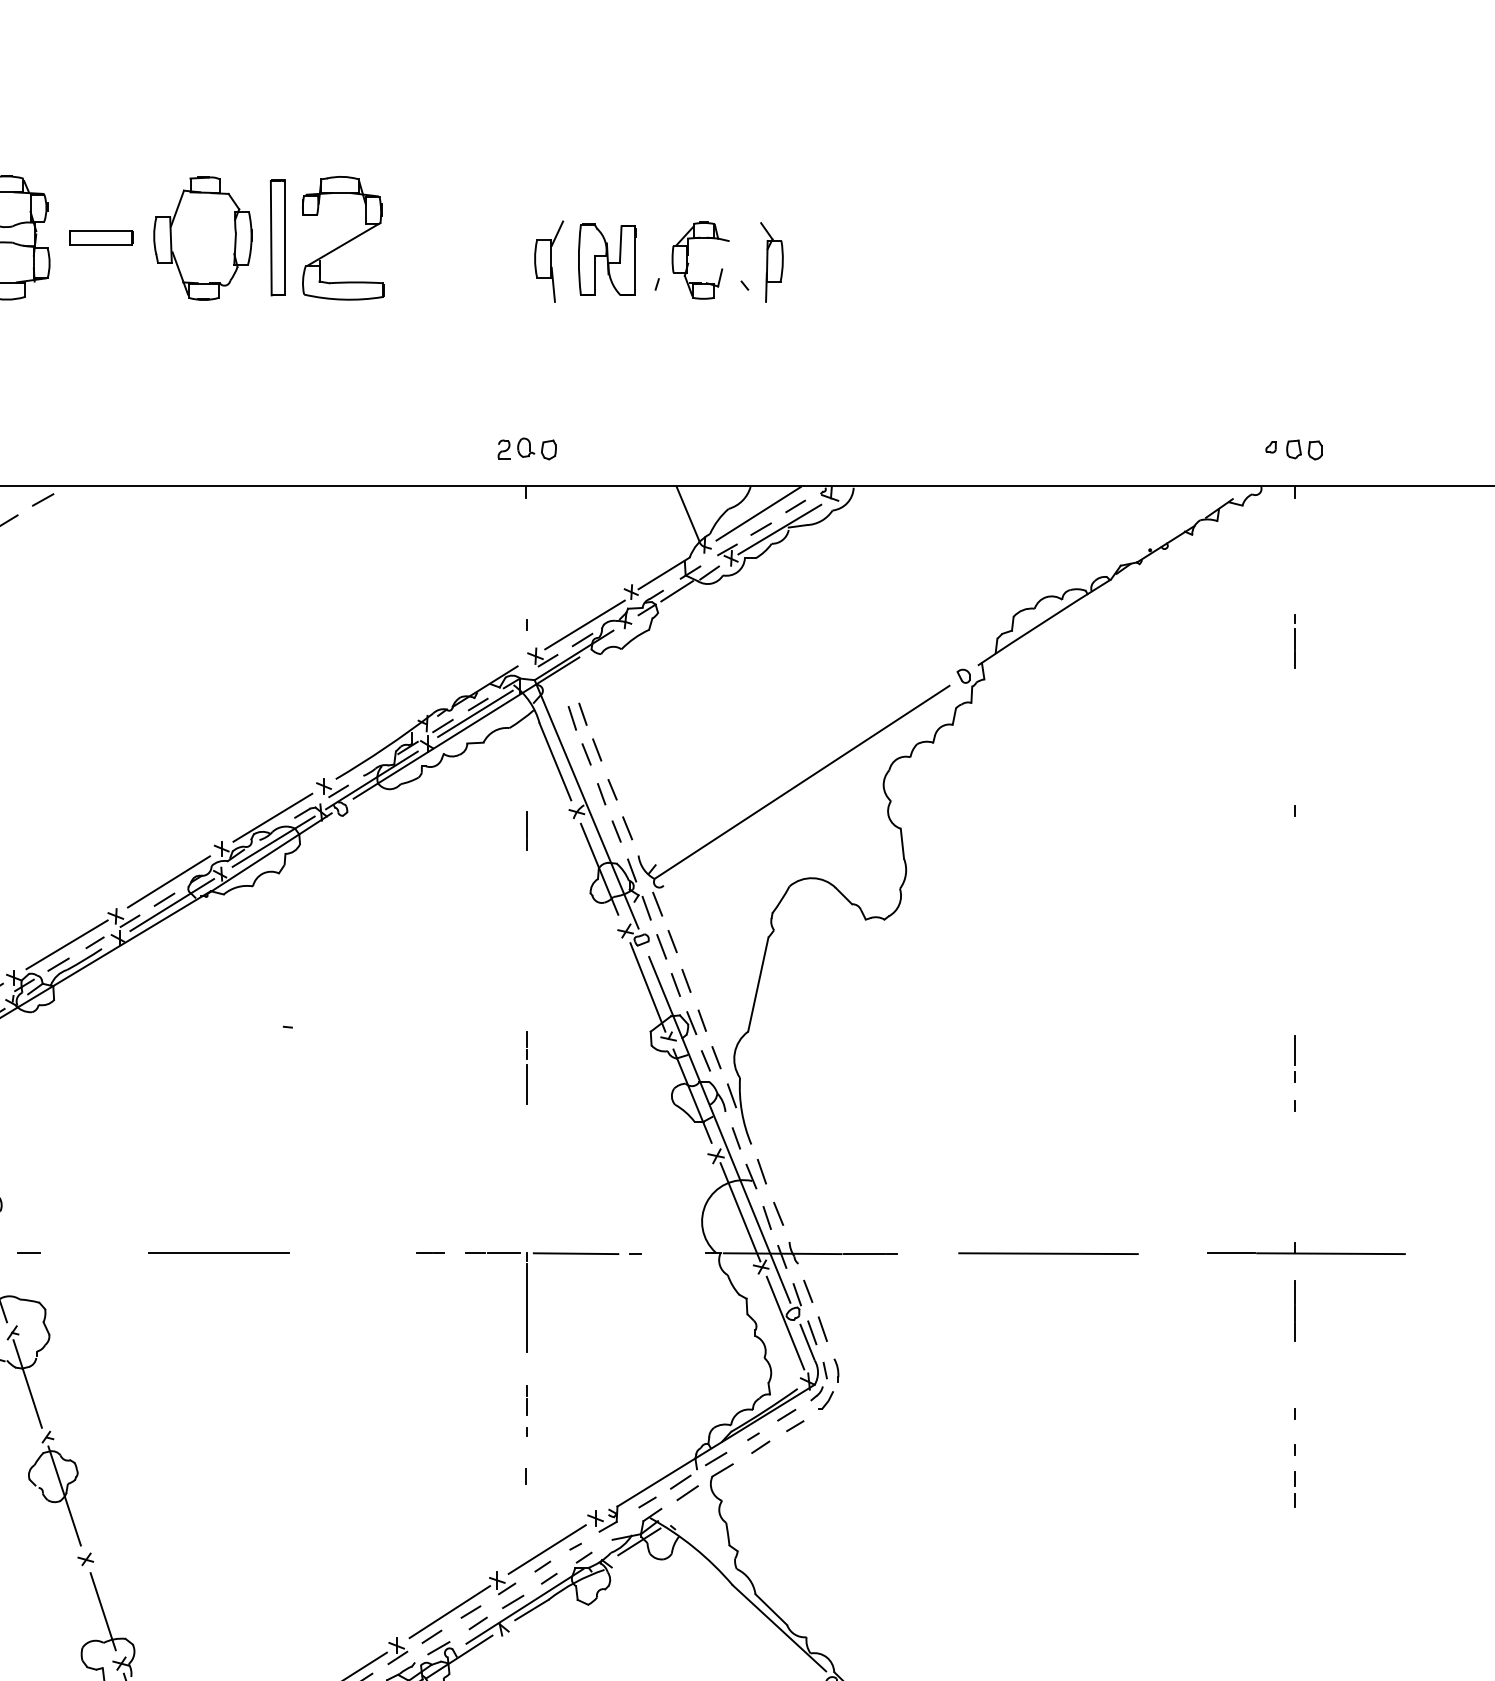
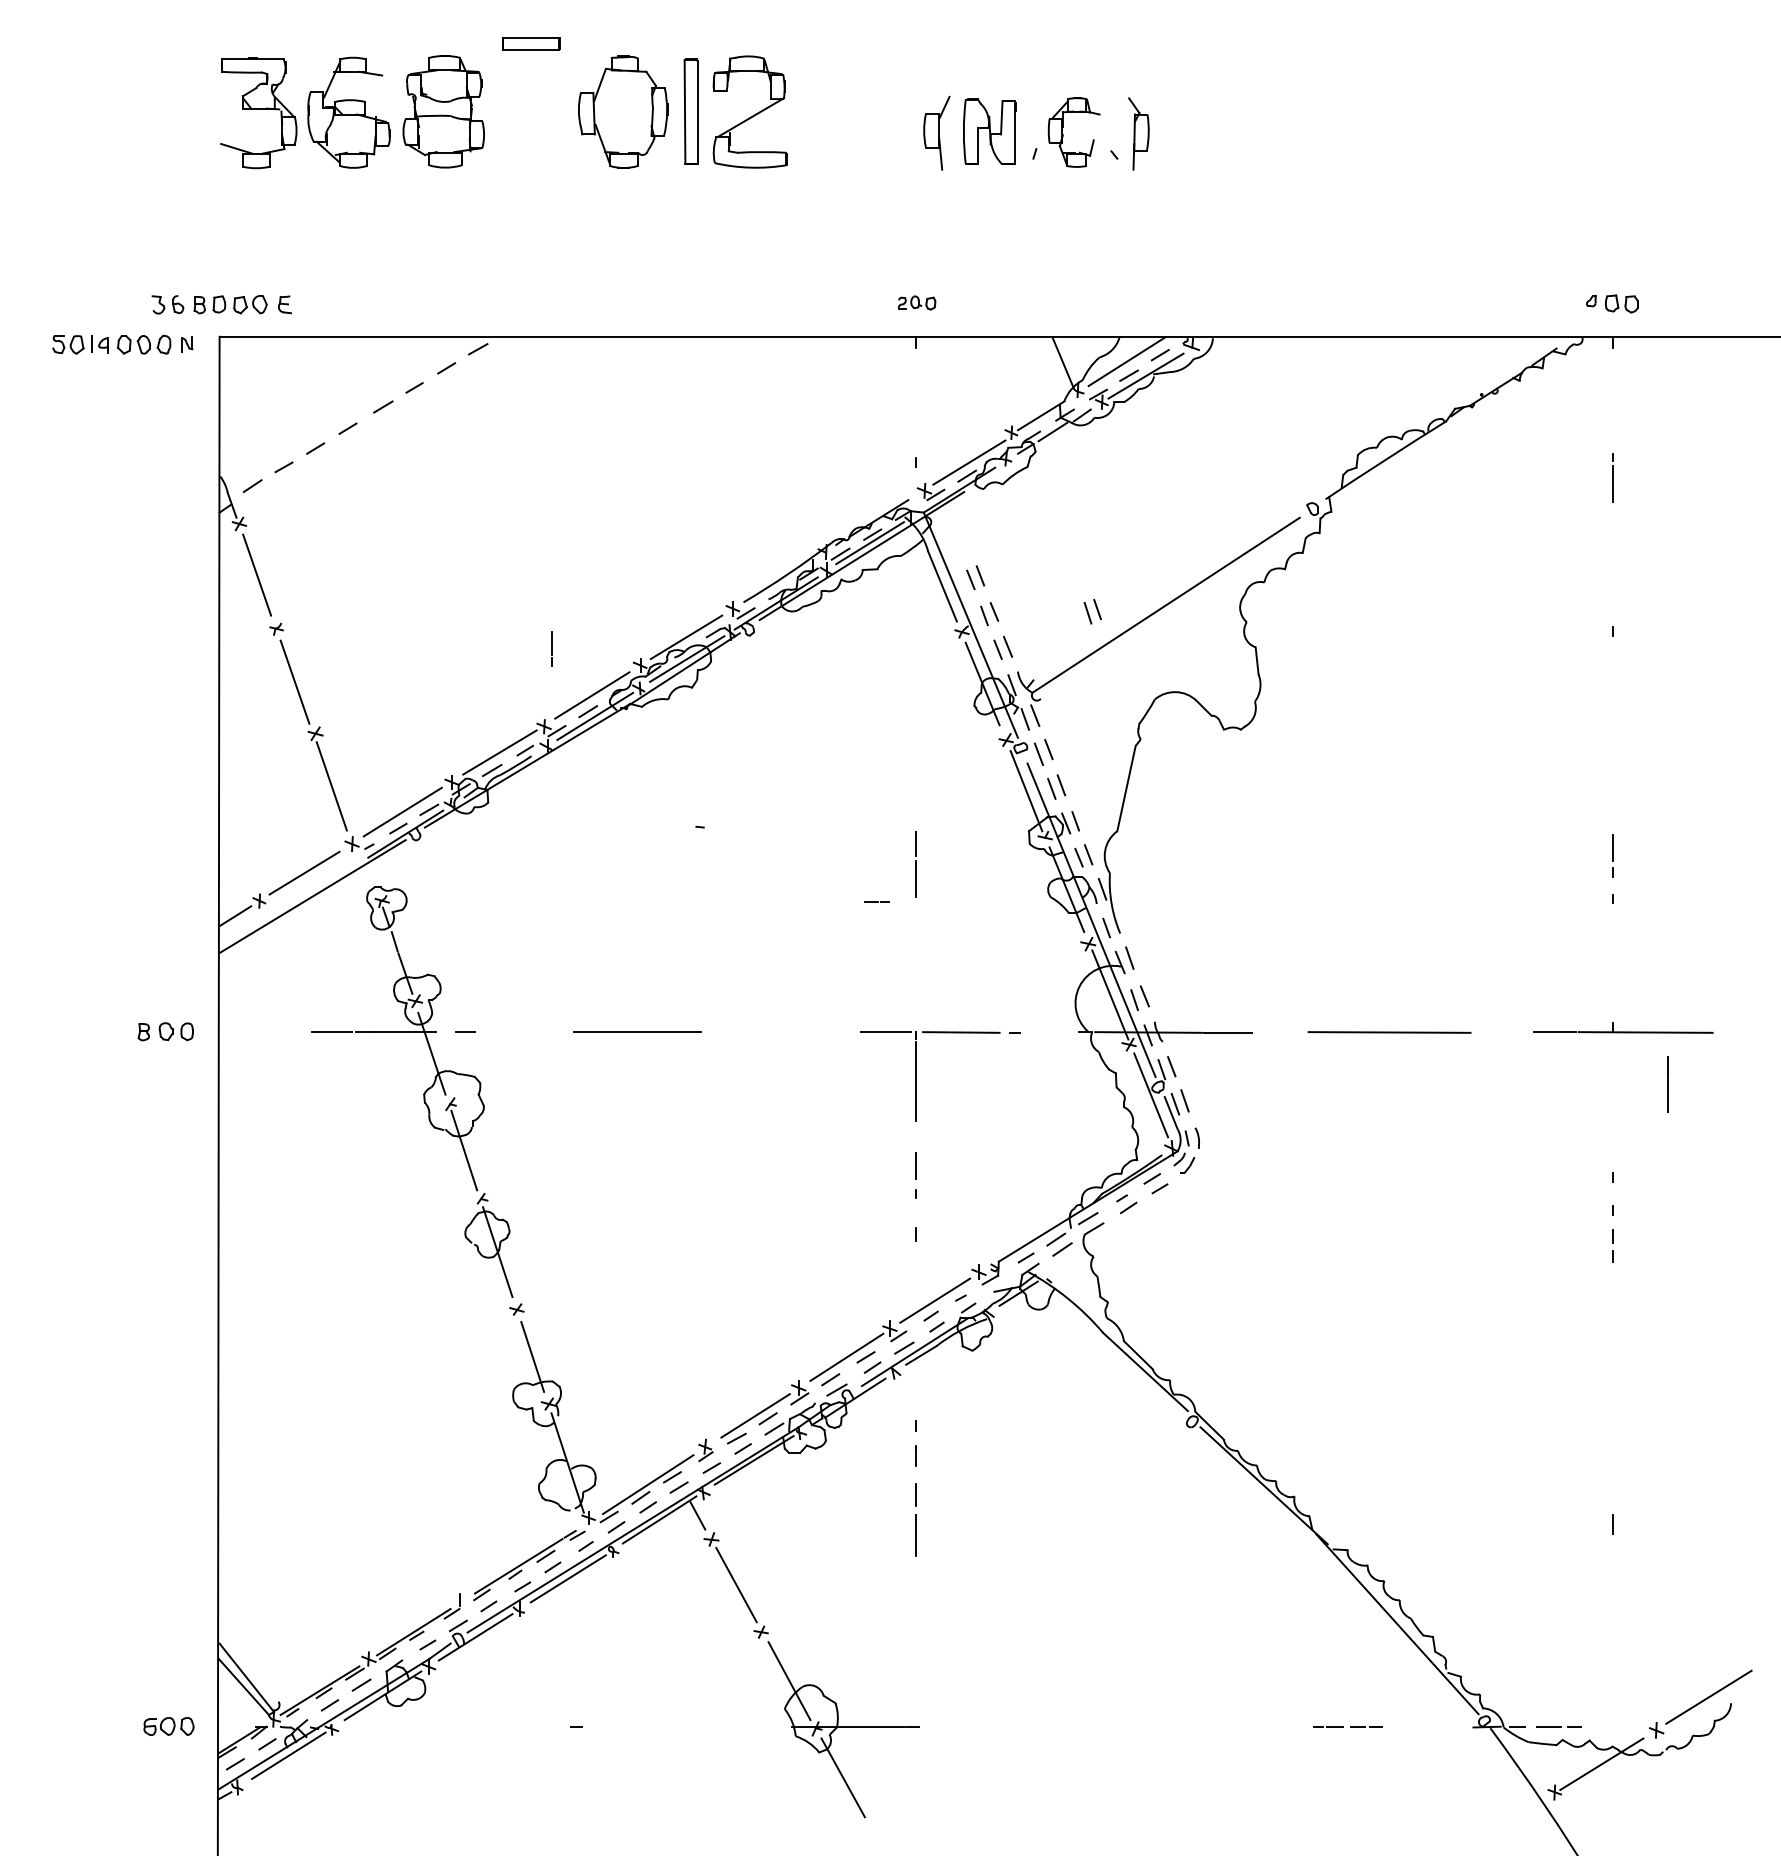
part: (101, 237) -> (531, 43), moved
part: (526, 448) -> (916, 302), size x0.7
part: (577, 716) -> (1092, 611), moved
line: (525, 830) -> (551, 648), moved
line: (429, 1252) -> (876, 901), moved
line: (1294, 1311) -> (1667, 1084), moved

